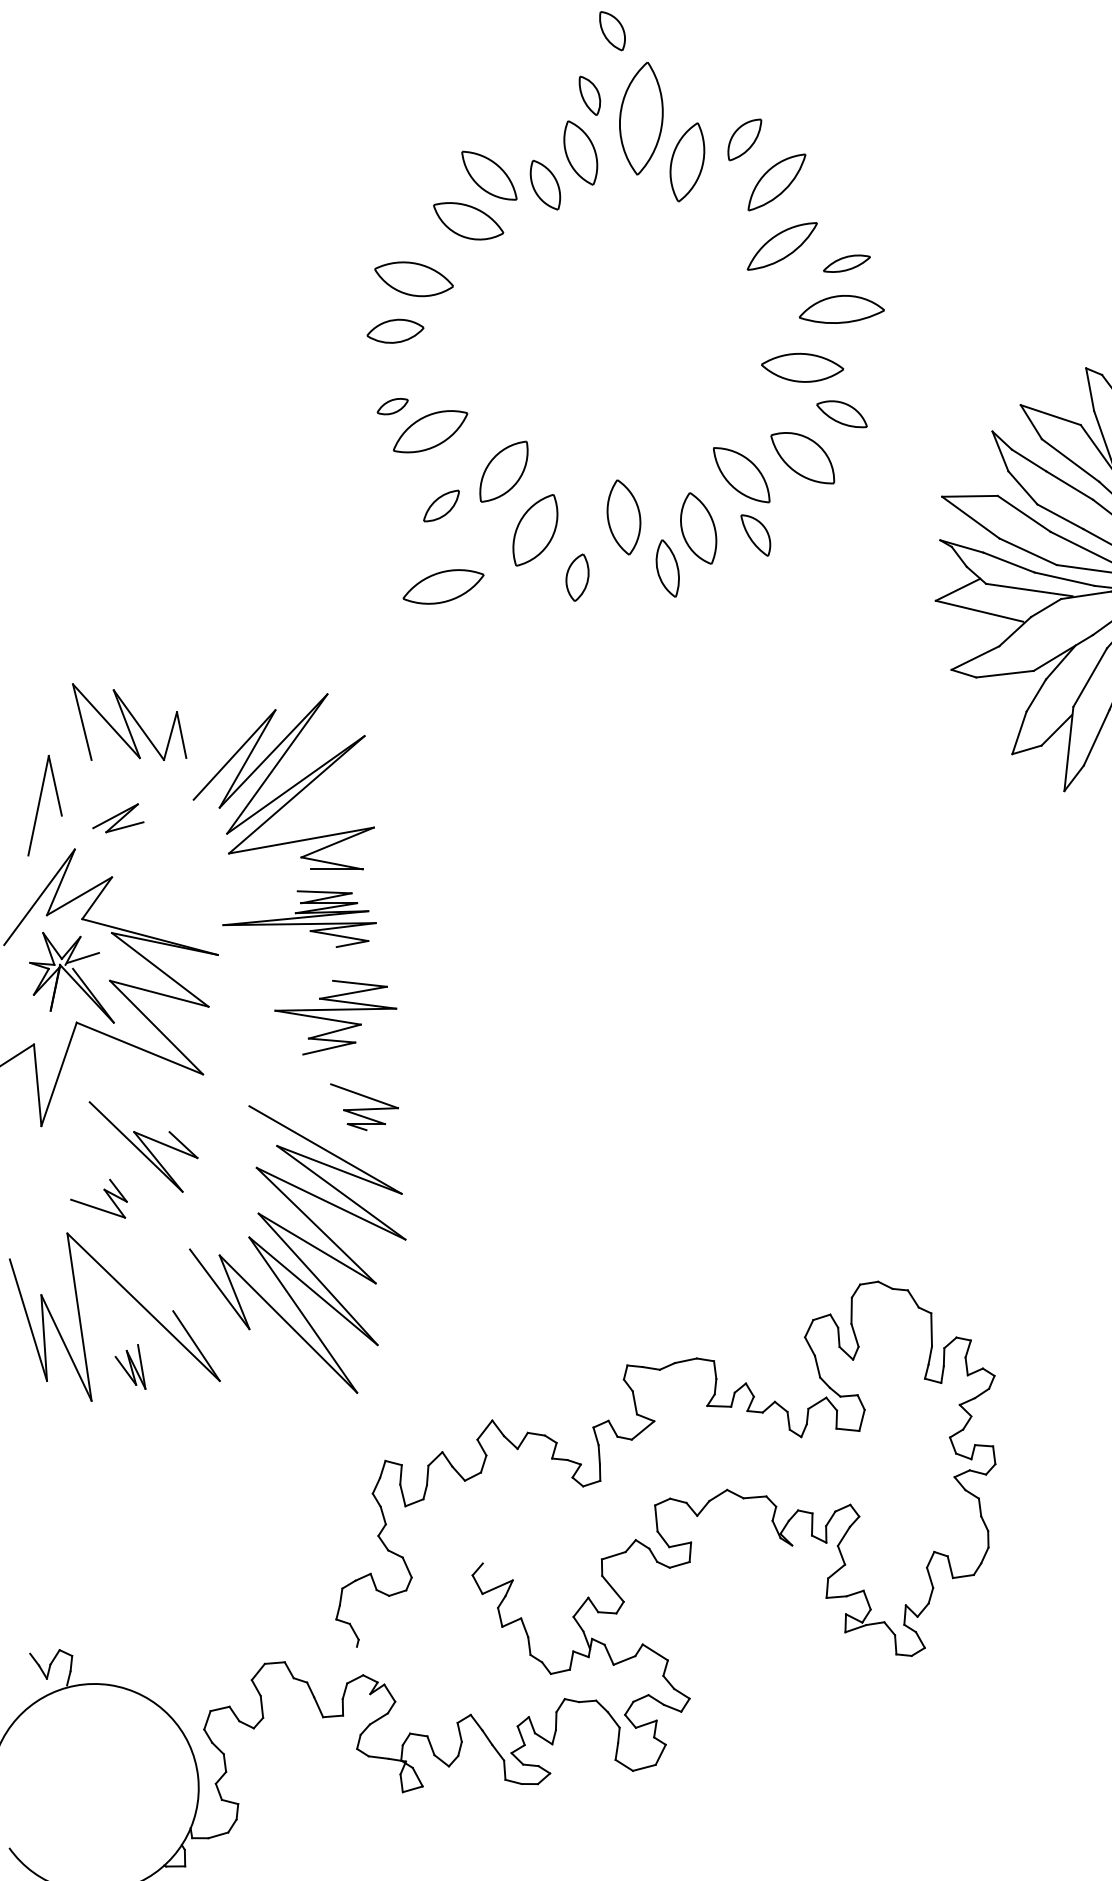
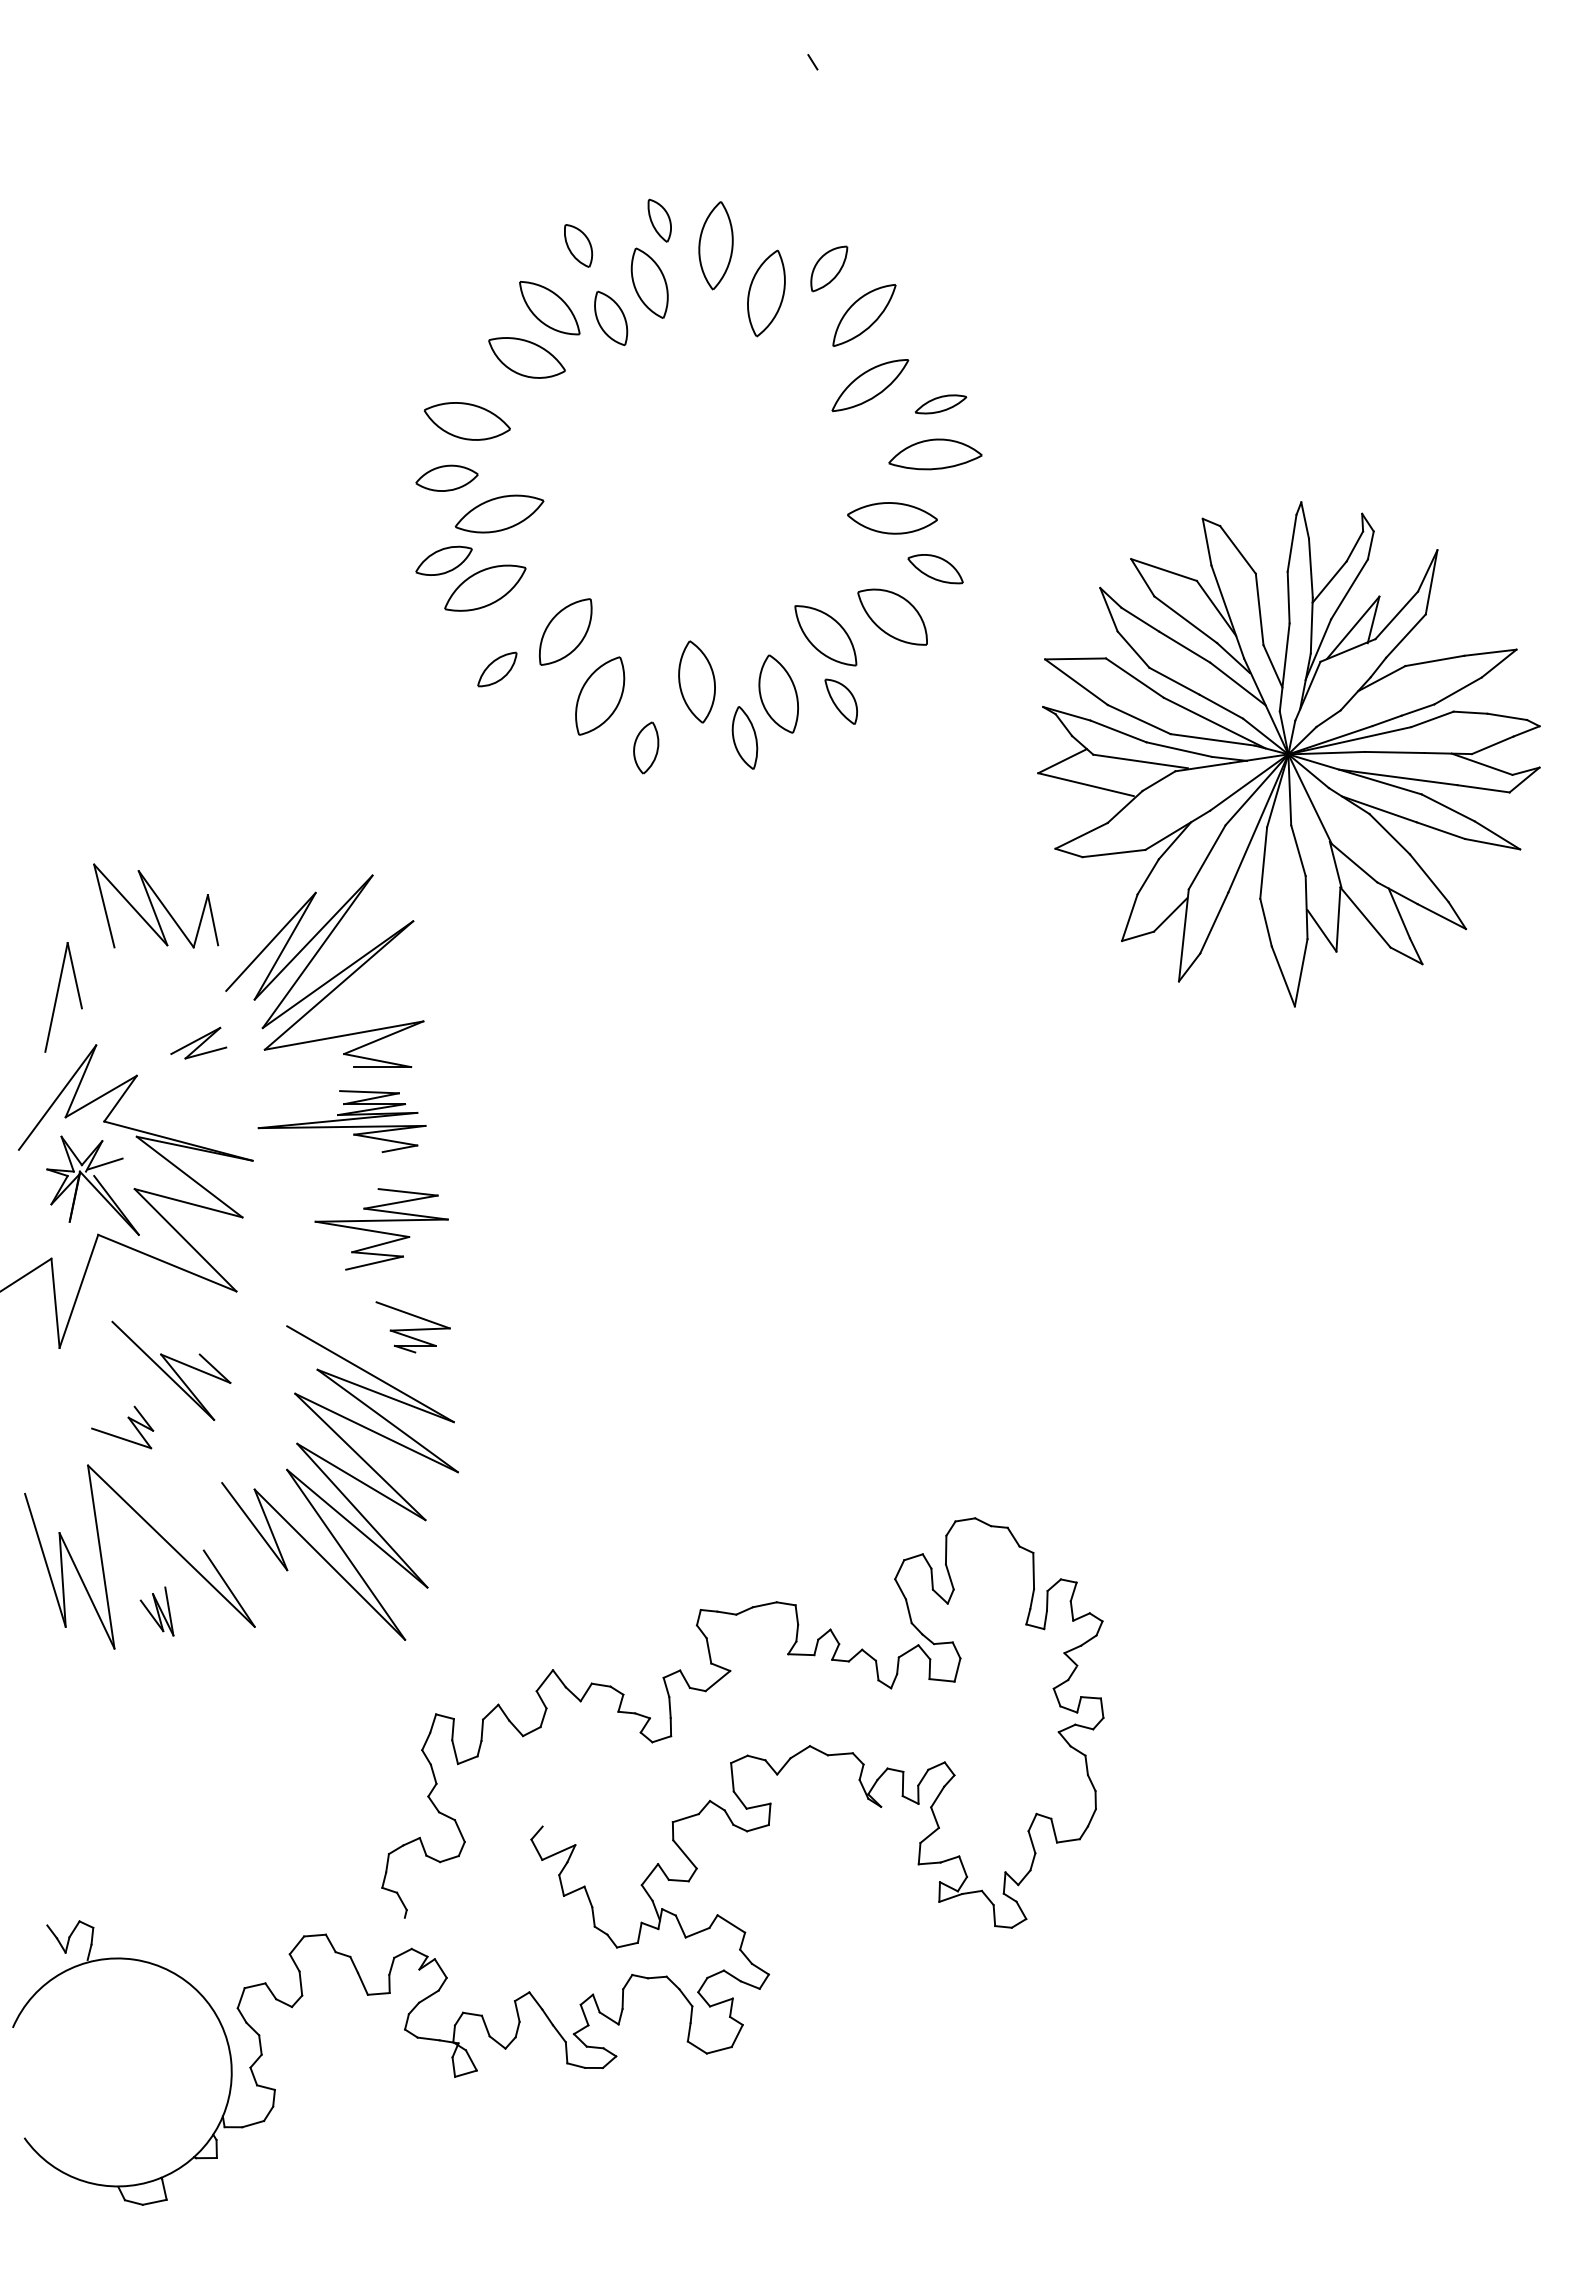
part: (612, 30) -> (578, 245), moved
part: (640, 118) -> (715, 245), size x0.71
part: (392, 406) -> (443, 560), size x1.67
part: (443, 586) -> (499, 513), moved
part: (118, 817) -> (198, 1042), moved

